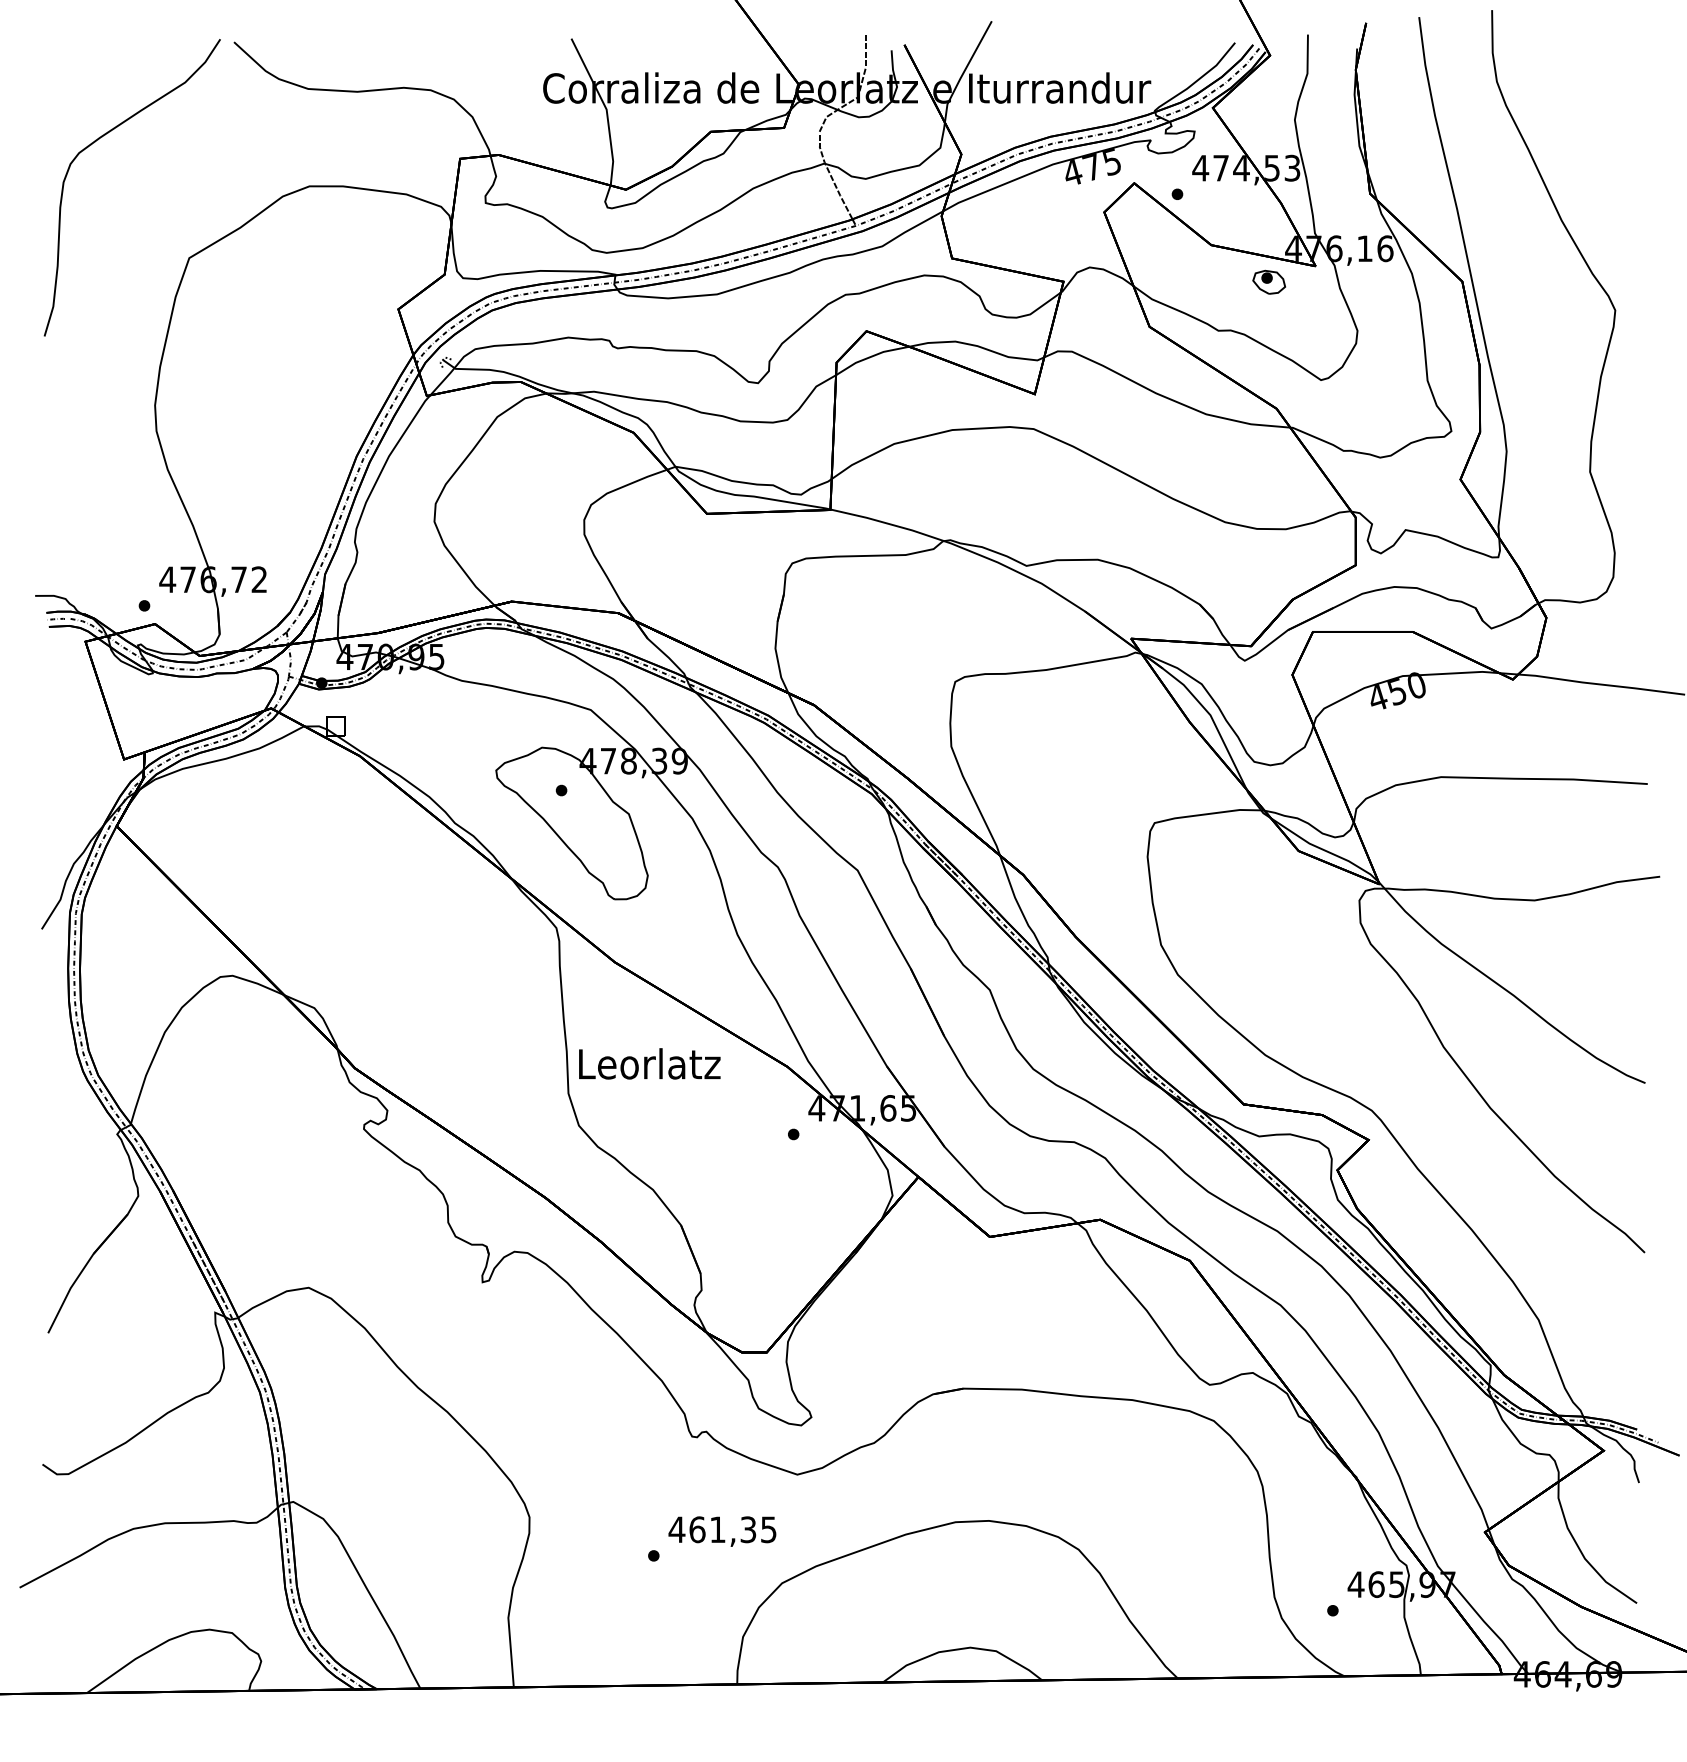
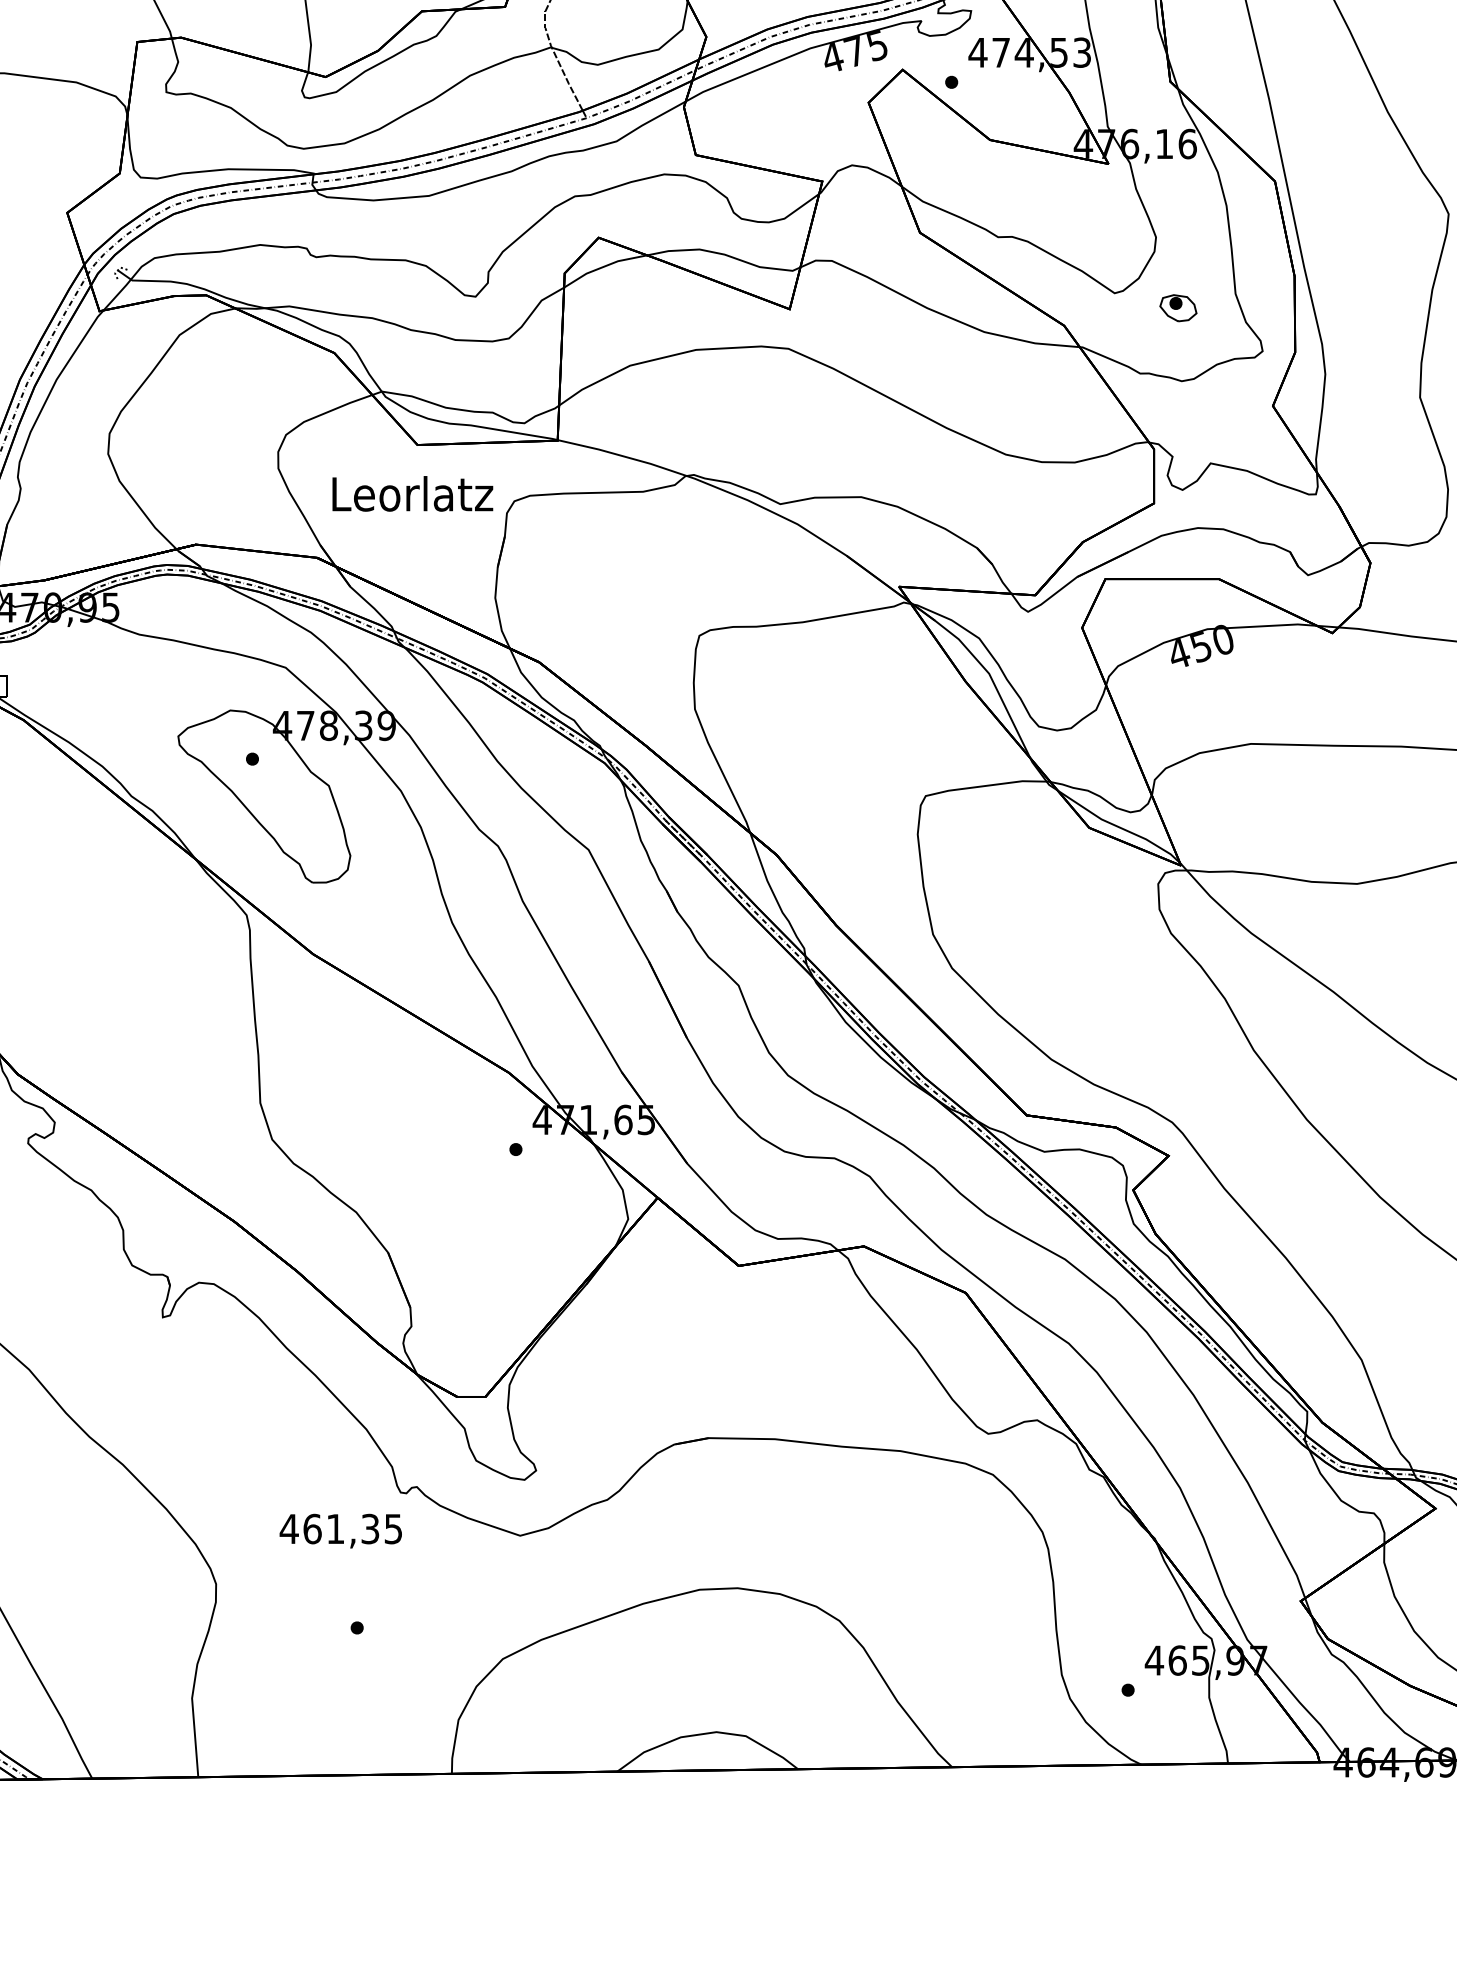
part: (1268, 281) -> (1177, 307), moved
text: (649, 1063) -> (412, 493), moved
text: (722, 1531) -> (340, 1531), moved

